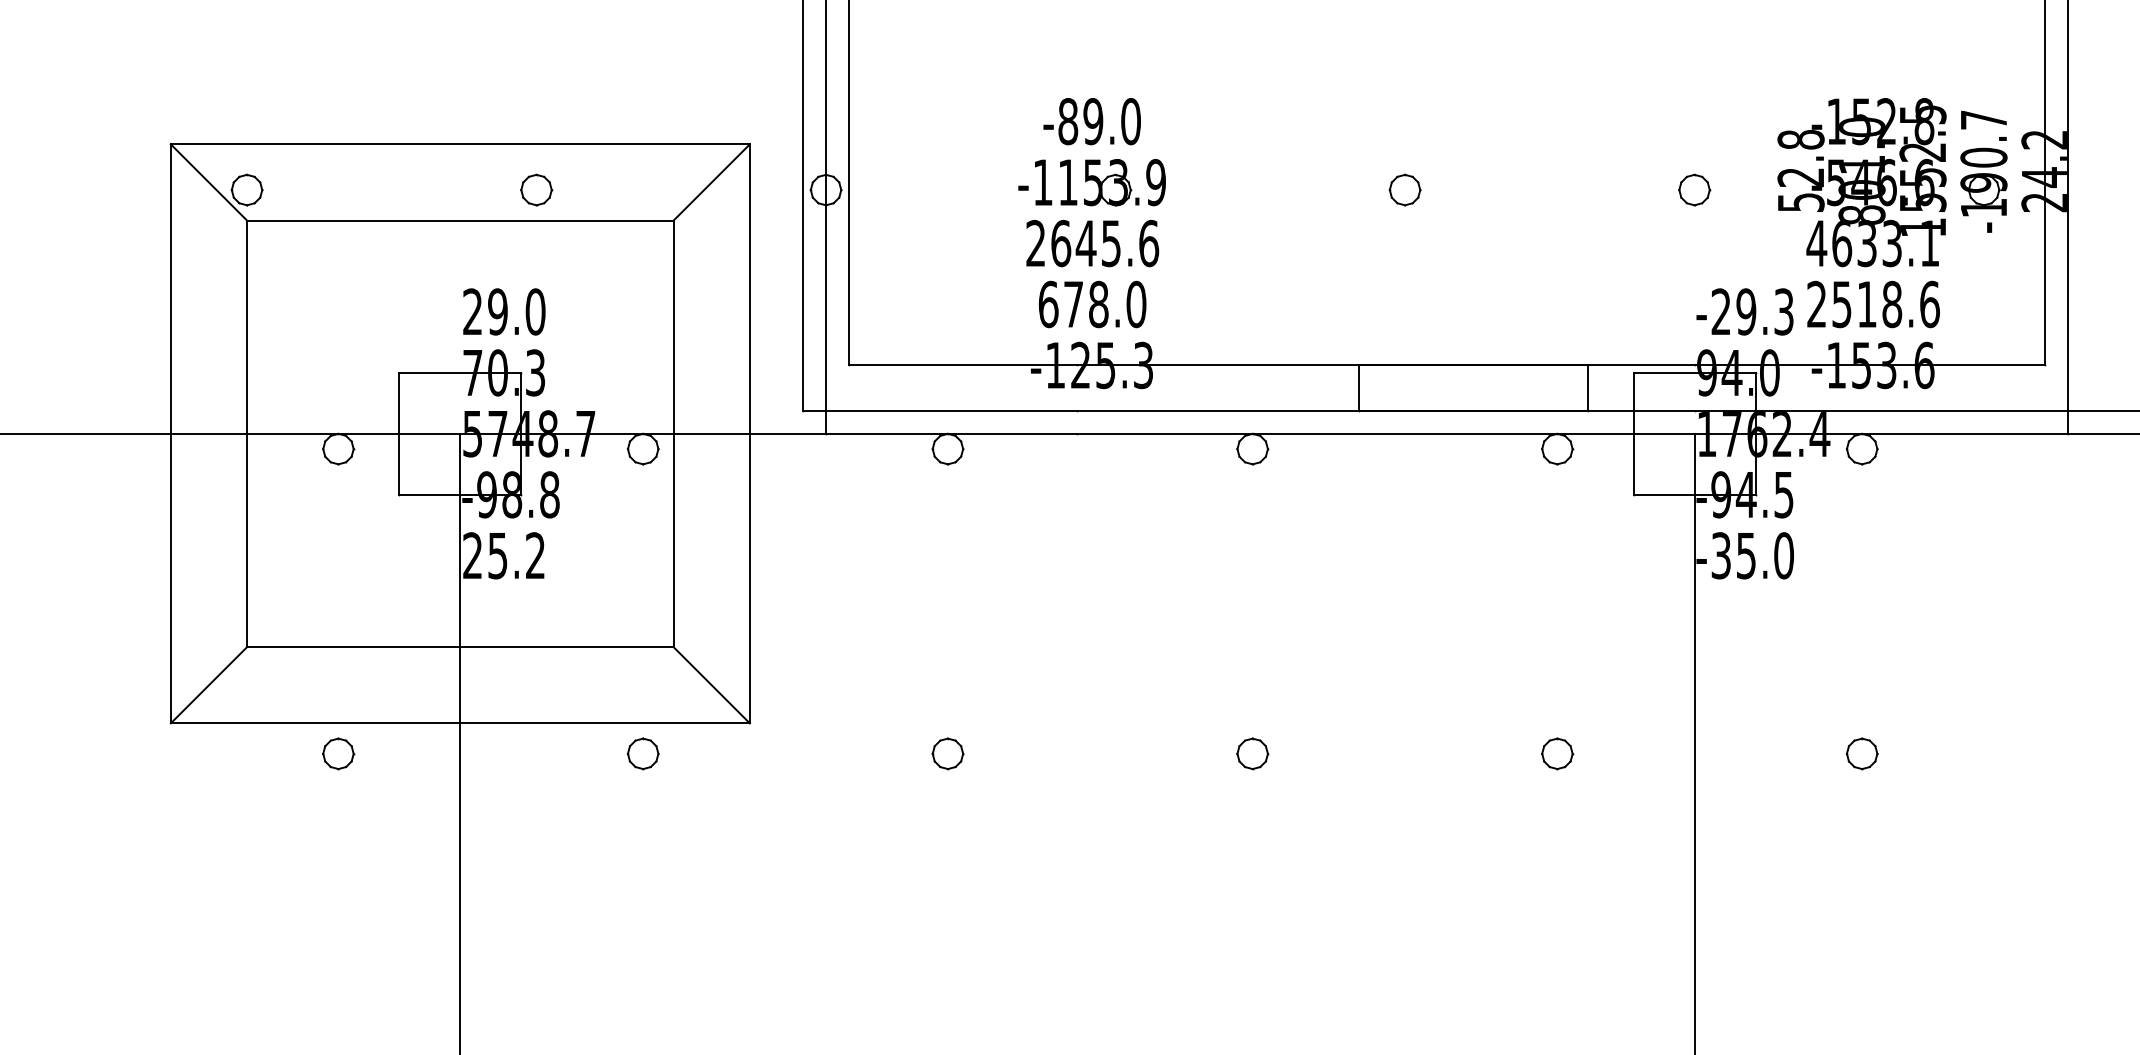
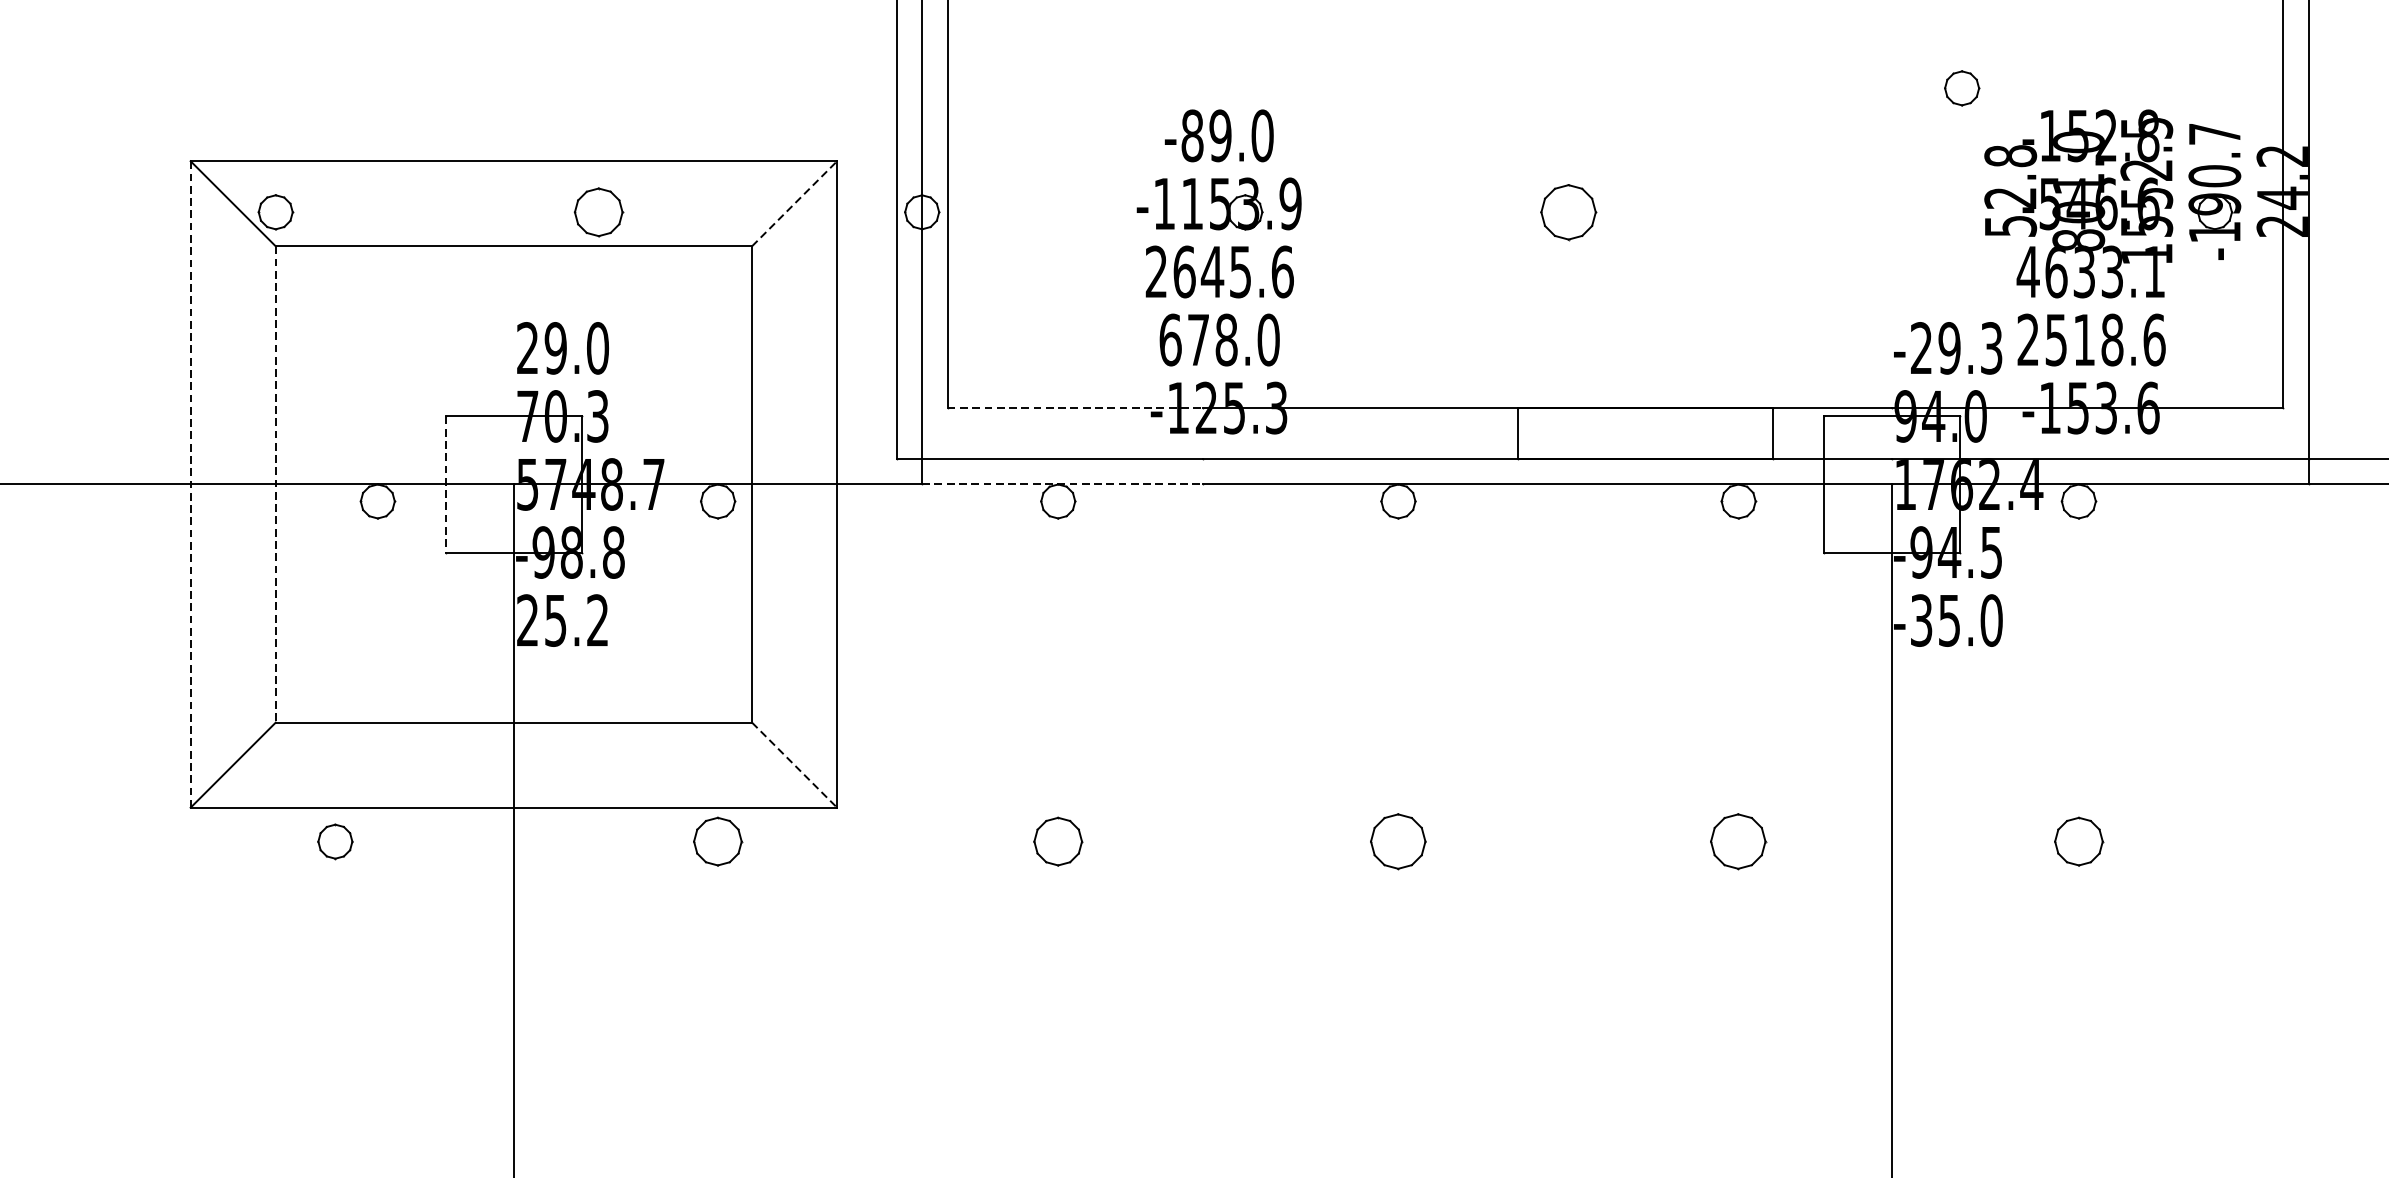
line: (711, 182) -> (794, 203), solid -> dashed
part: (536, 189) -> (598, 211), size x1.4
part: (1404, 189) -> (1567, 211), size x1.6
part: (1694, 189) -> (1962, 87), moved
line: (963, 365) -> (1075, 408), solid -> dashed
line: (170, 433) -> (190, 484), solid -> dashed
line: (399, 433) -> (445, 484), solid -> dashed
line: (951, 433) -> (1062, 484), solid -> dashed
line: (247, 434) -> (276, 485), solid -> dashed
line: (711, 685) -> (794, 765), solid -> dashed
part: (338, 753) -> (335, 841), moved
part: (643, 753) -> (718, 841), size x1.4
part: (947, 753) -> (1057, 841), size x1.4
part: (1252, 753) -> (1398, 841), size x1.6
part: (1557, 753) -> (1738, 841), size x1.6
part: (1861, 753) -> (2078, 841), size x1.4

